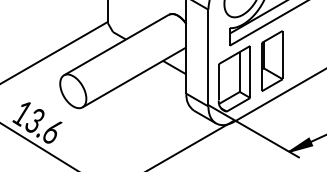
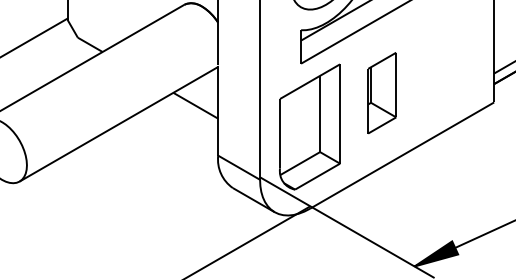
part: (272, 60) -> (382, 92), size x0.7

